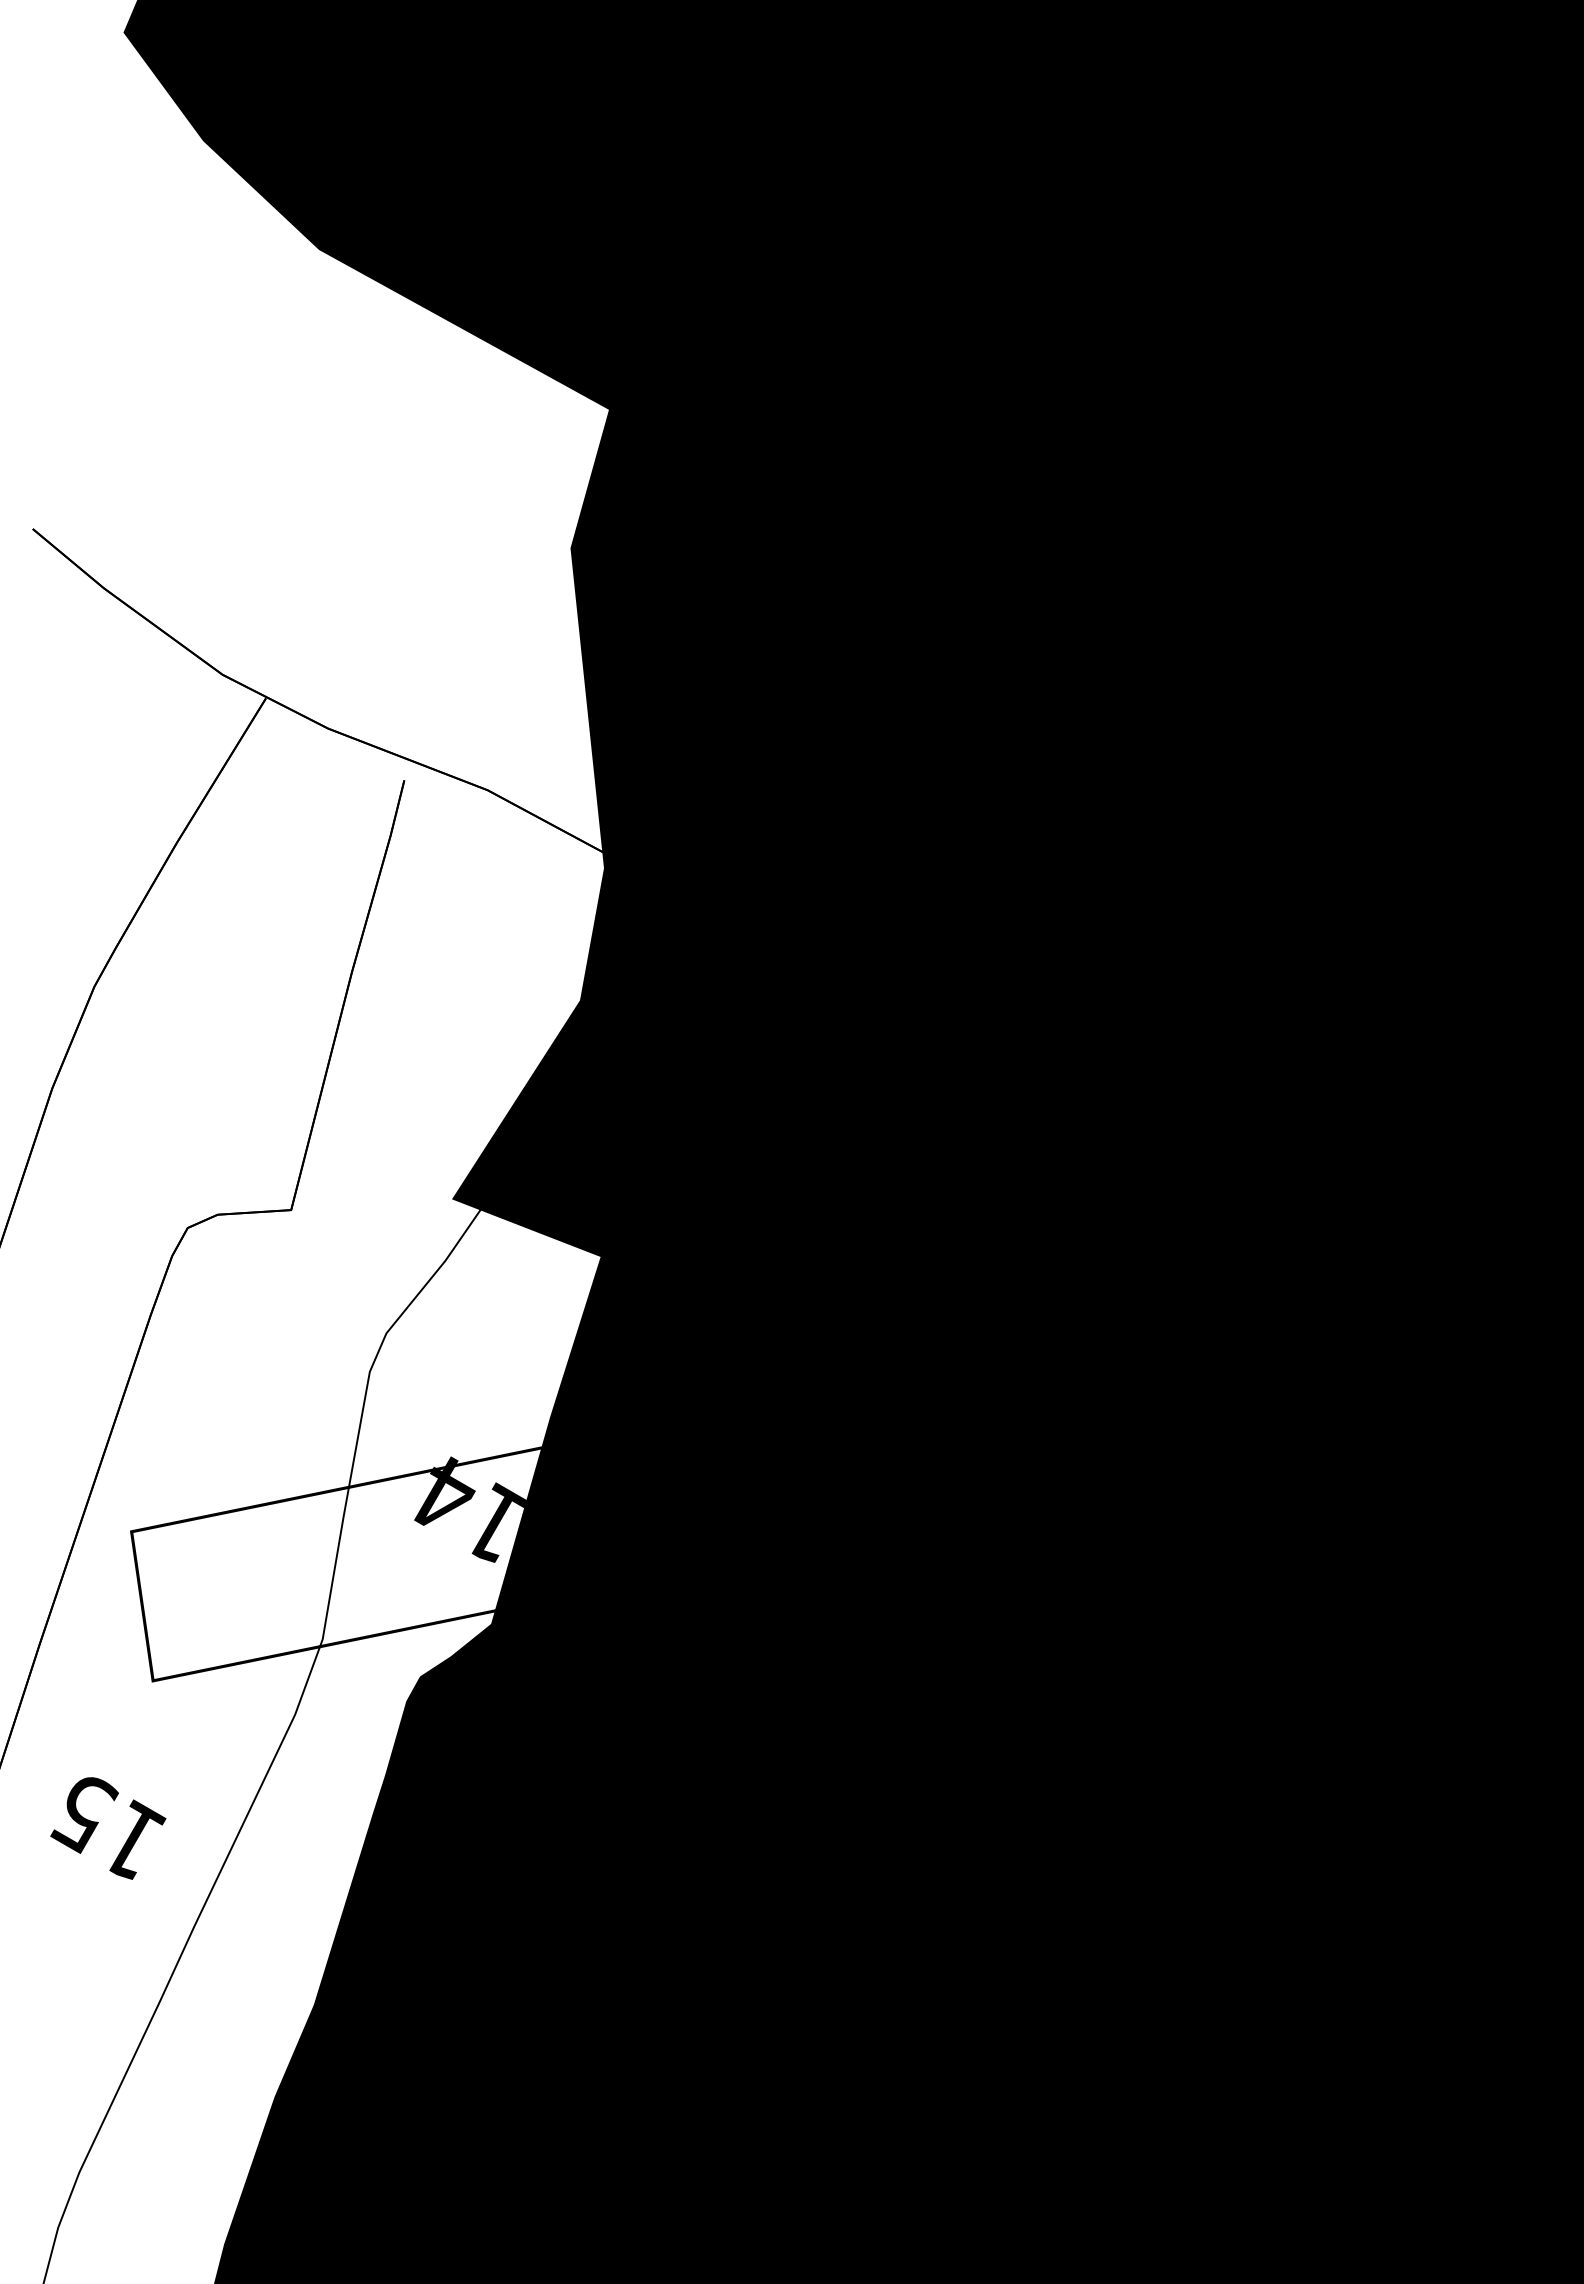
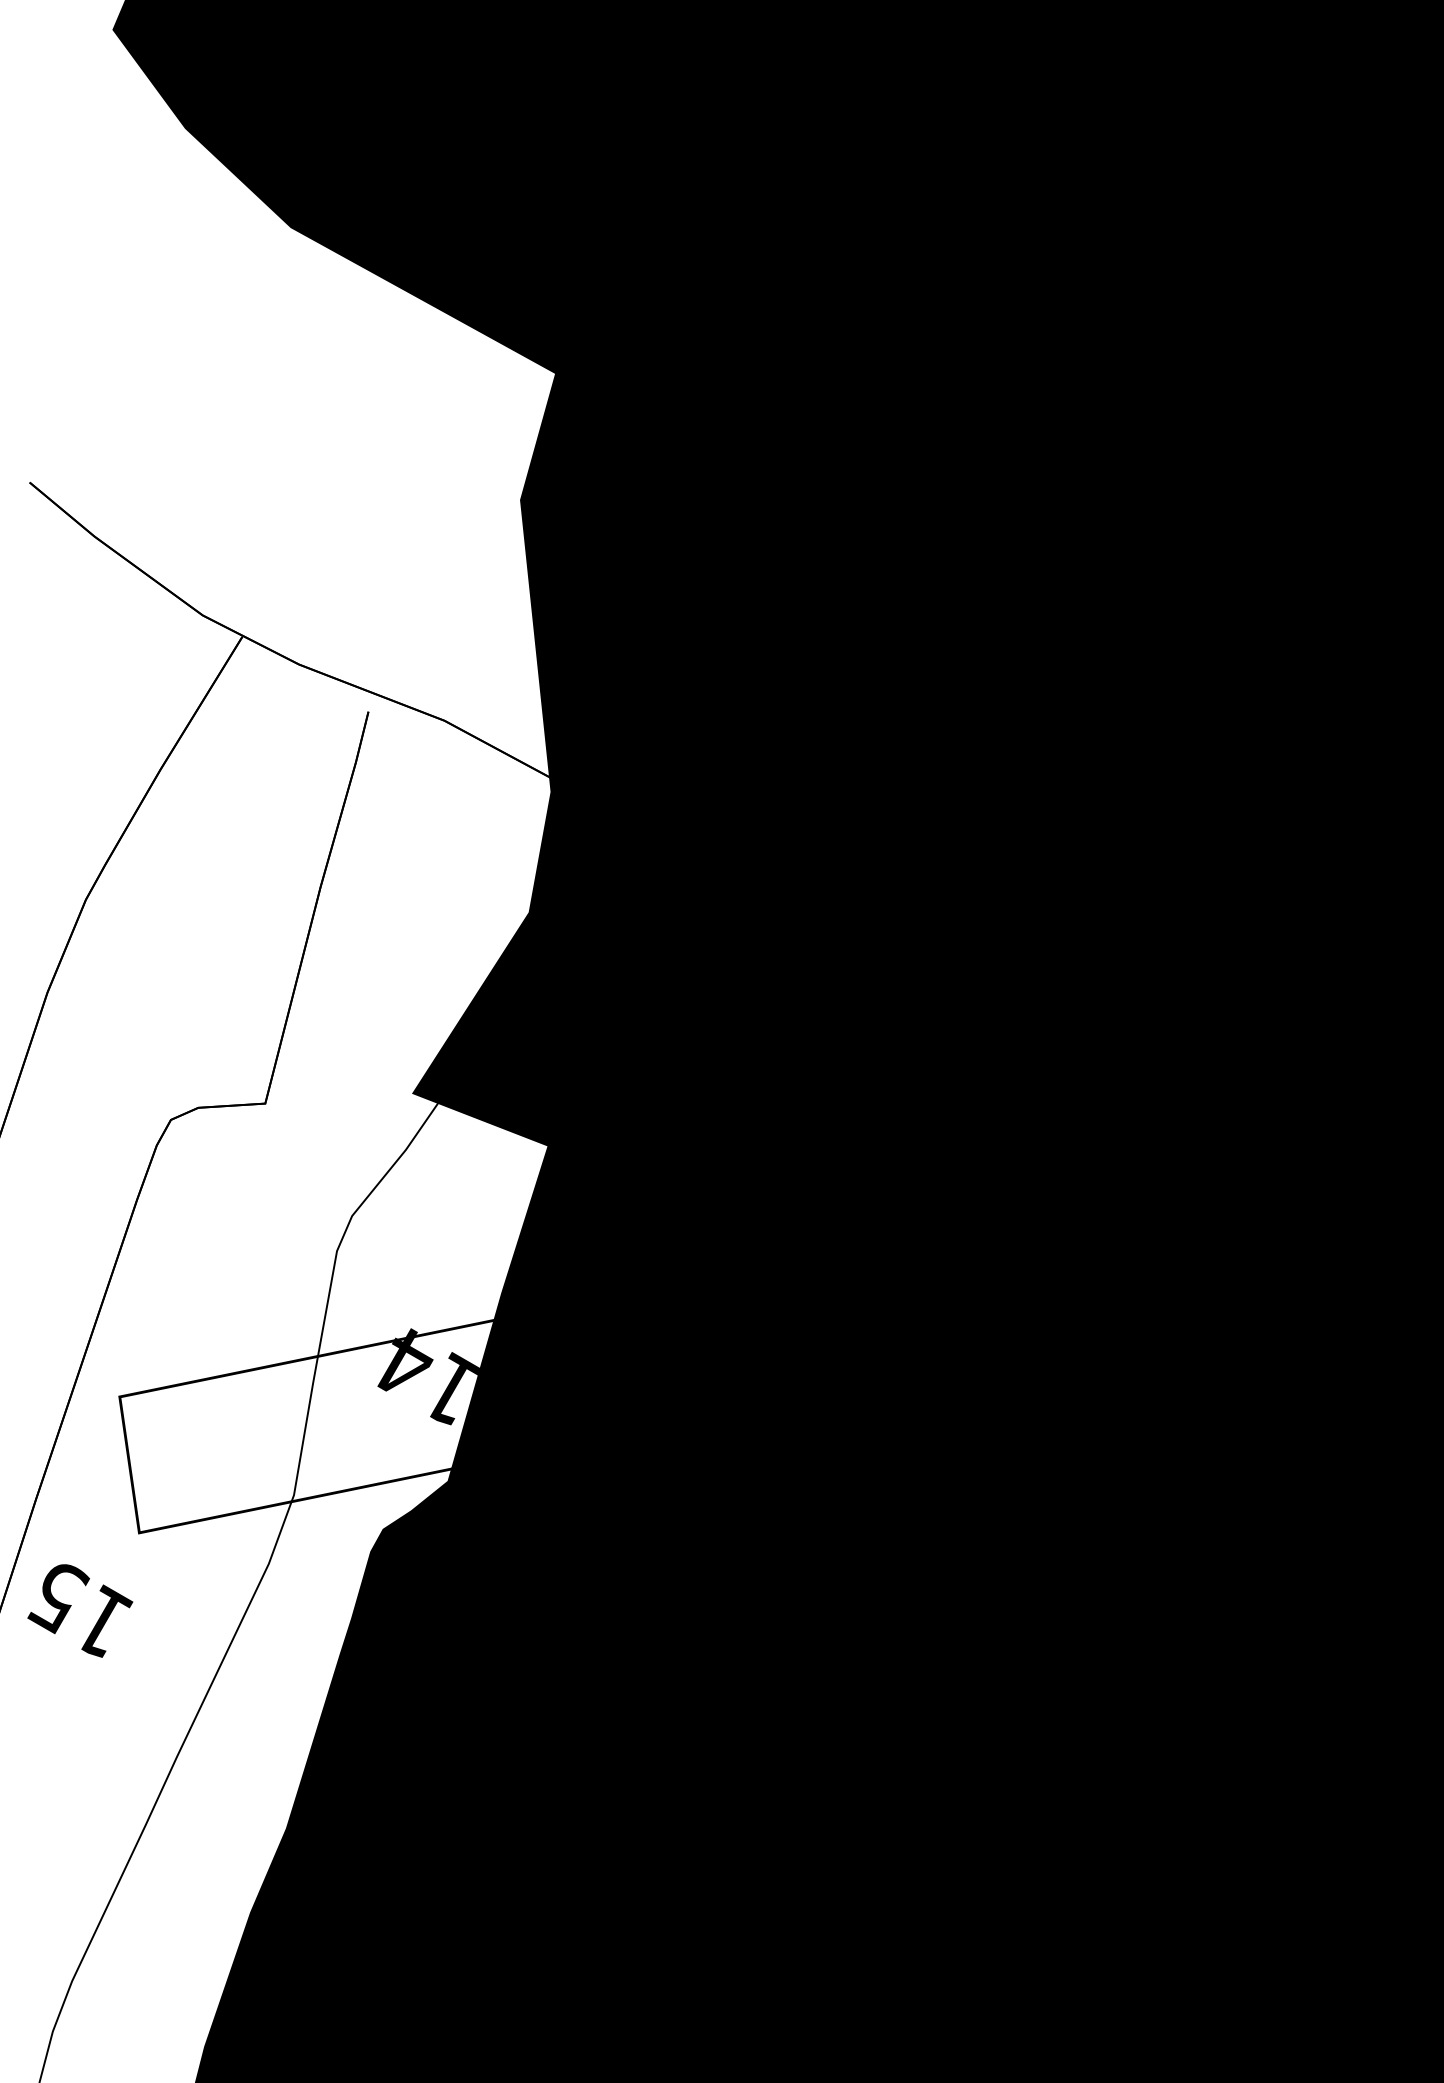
text: (108, 1828) -> (80, 1610), moved

